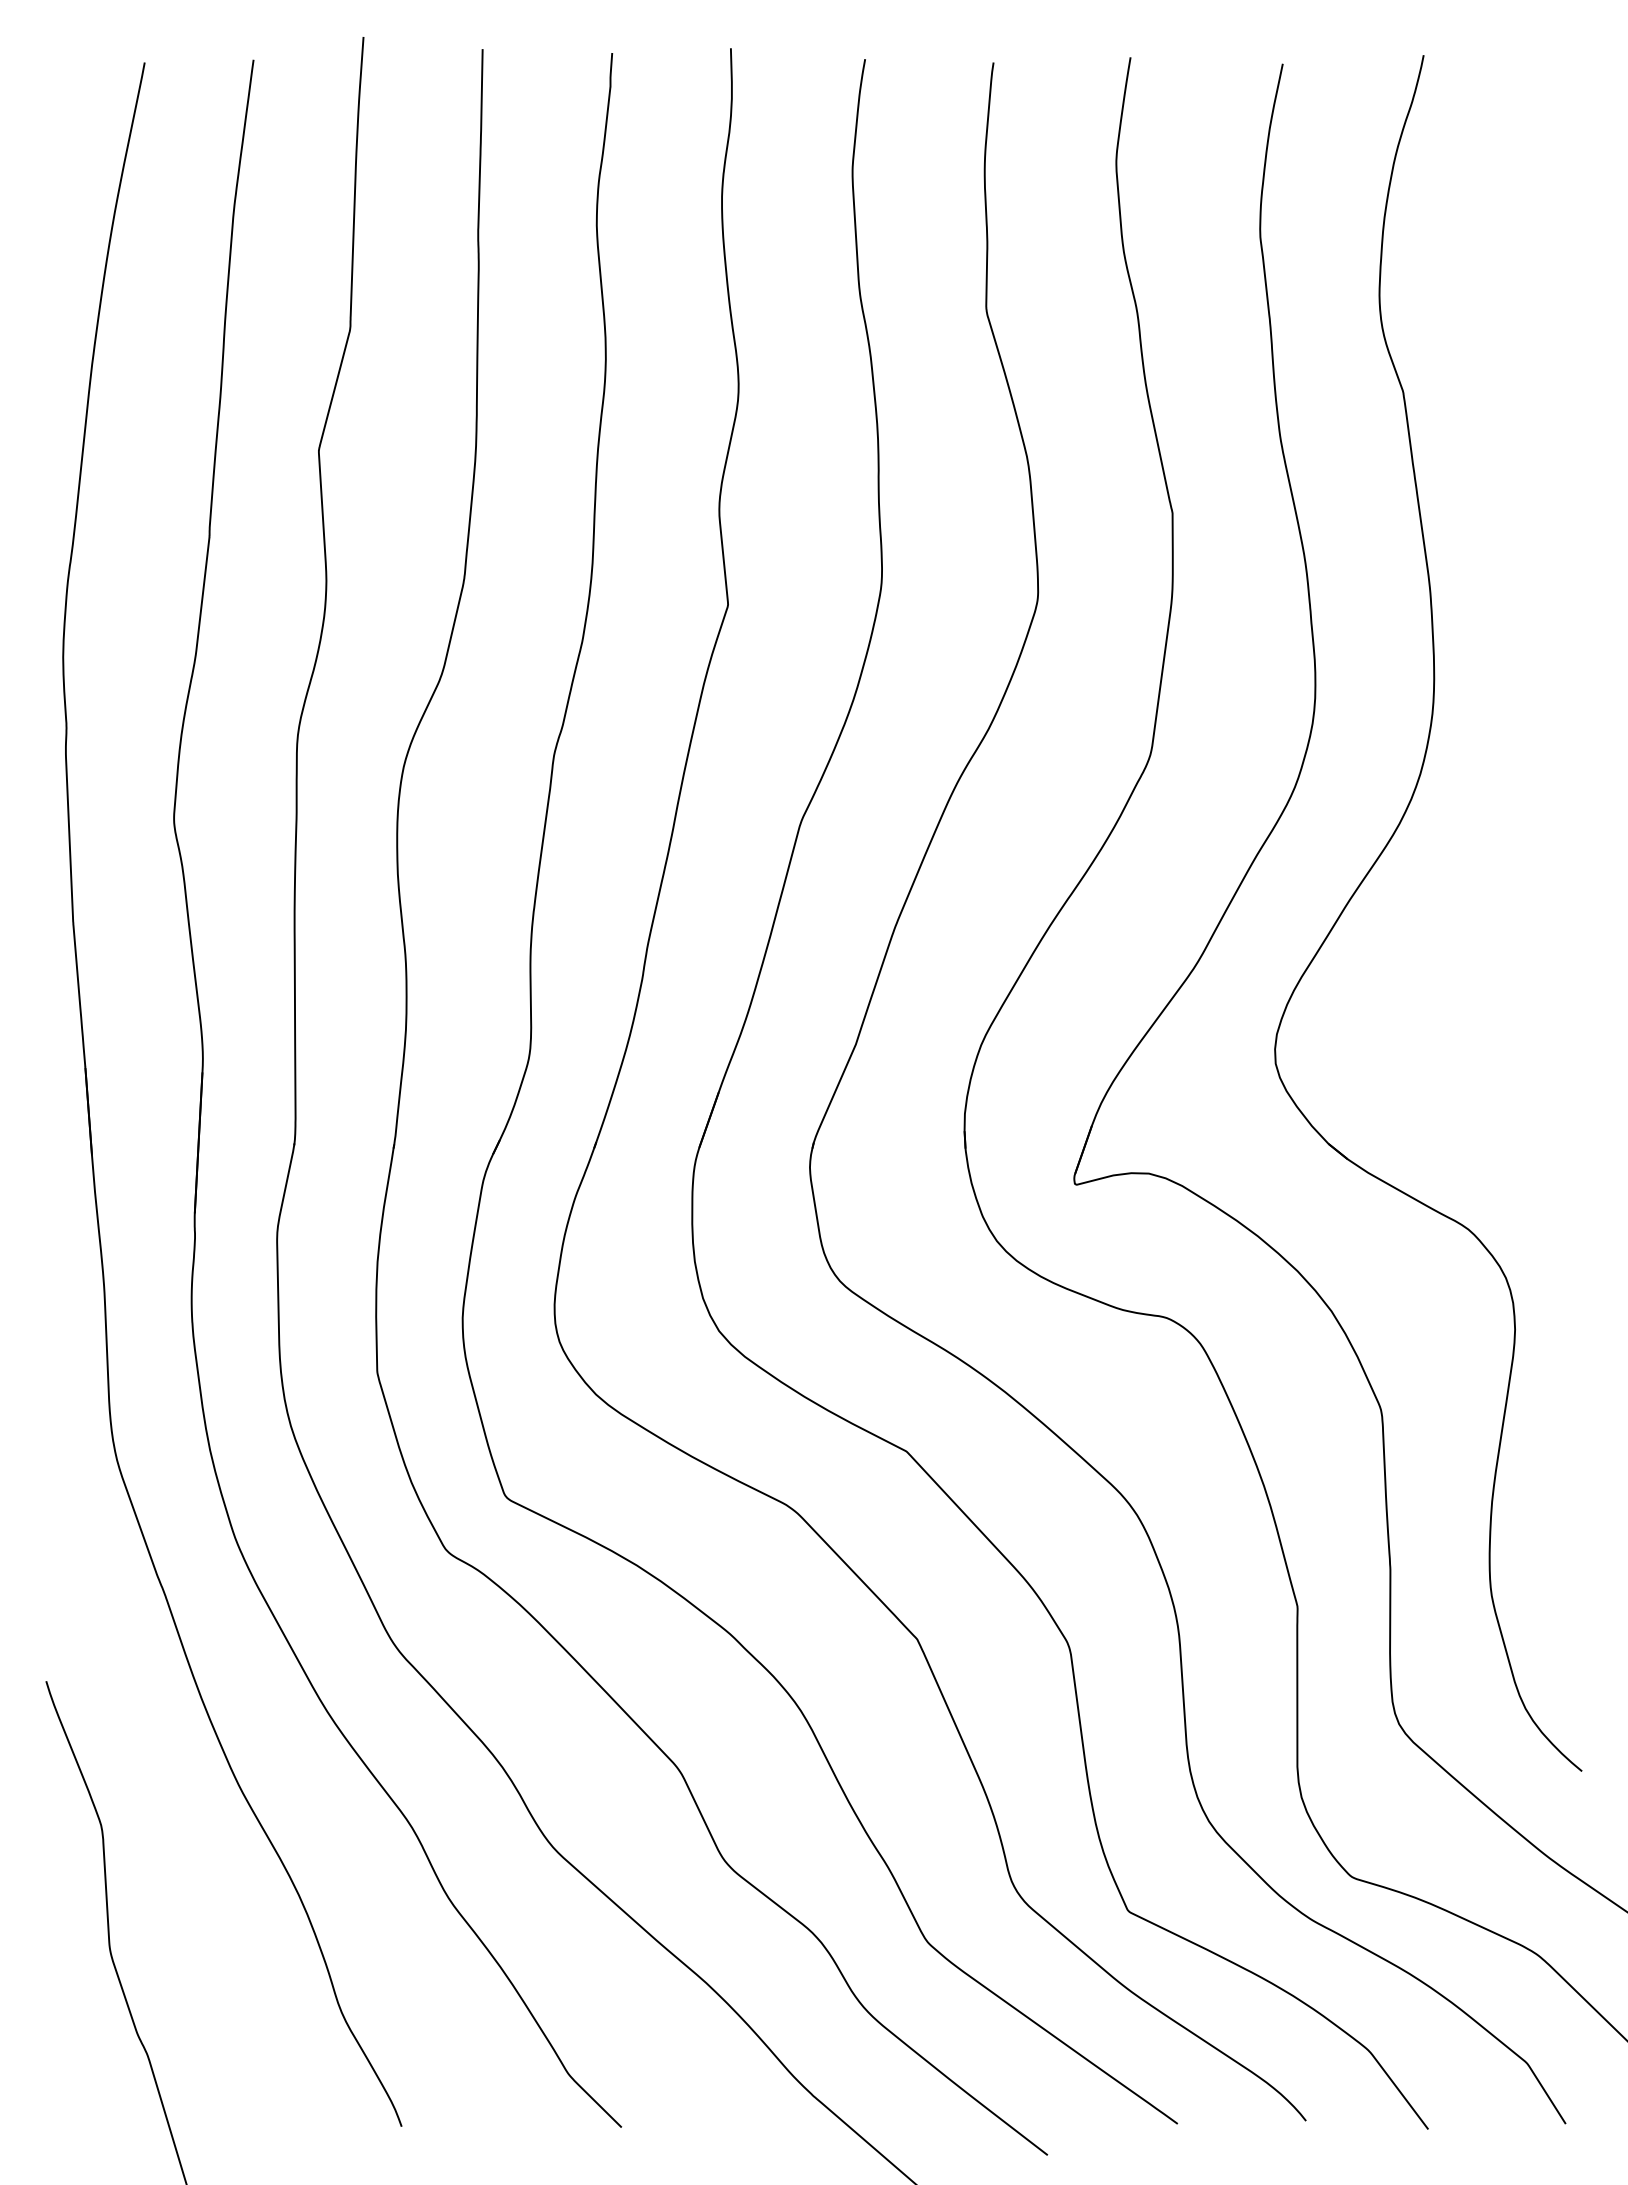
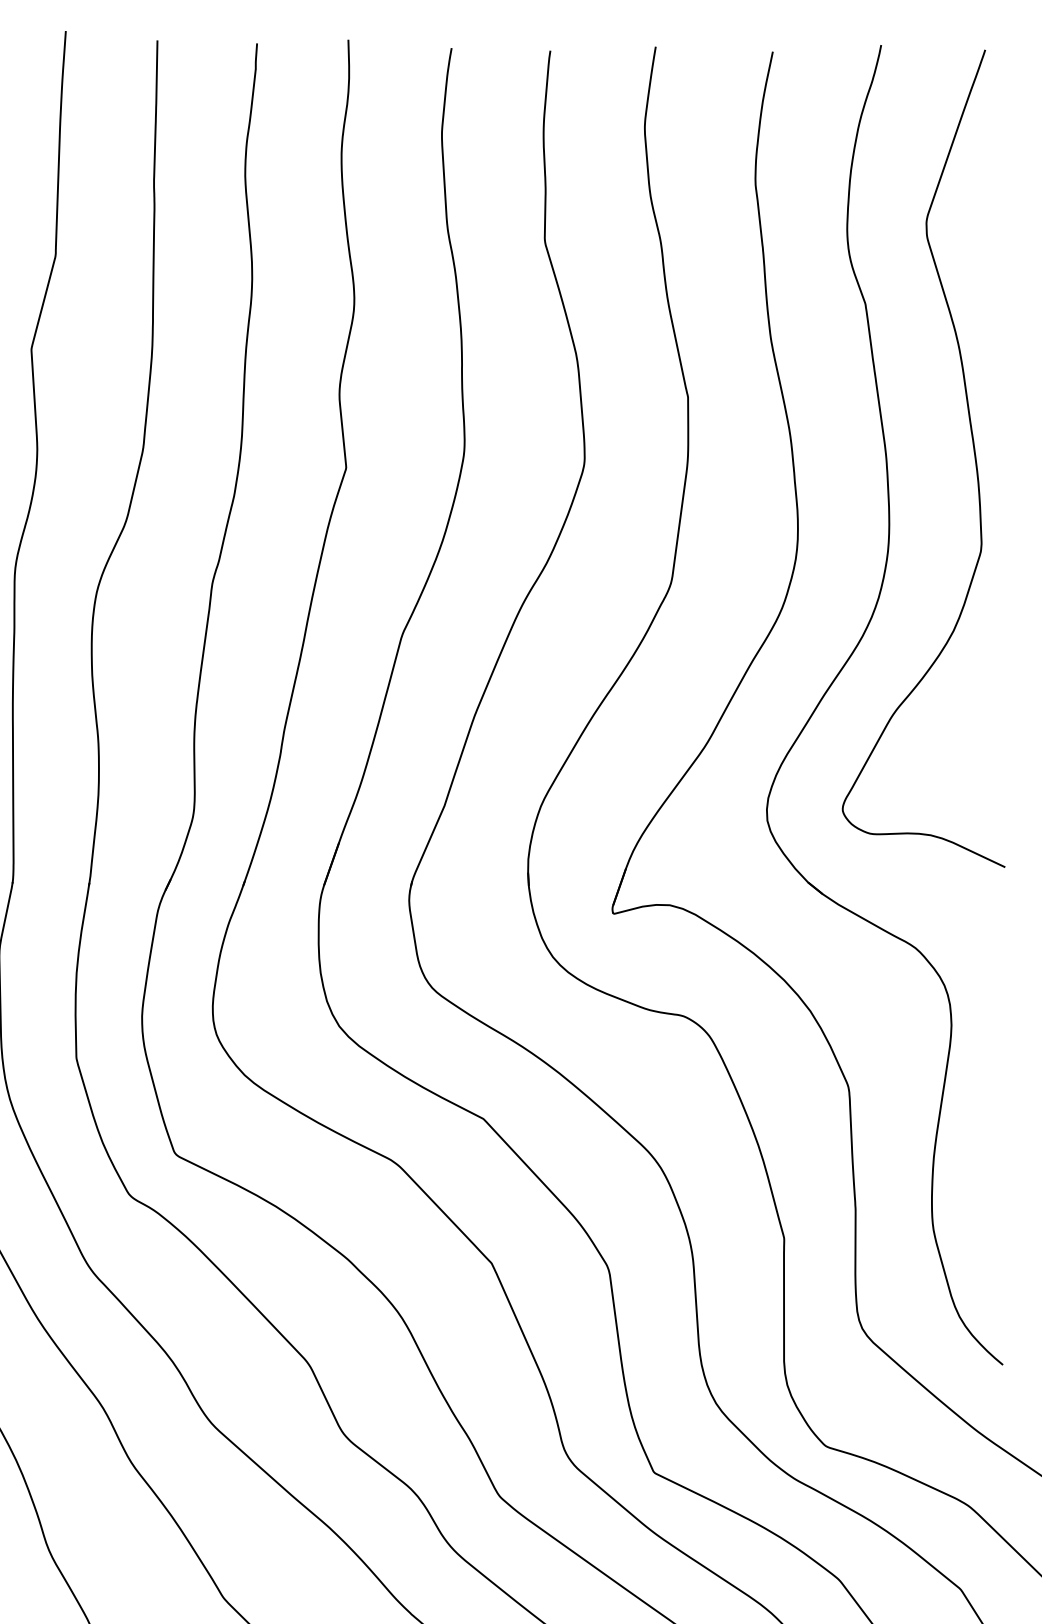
curve: (1543, 580) -> (973, 449), added

